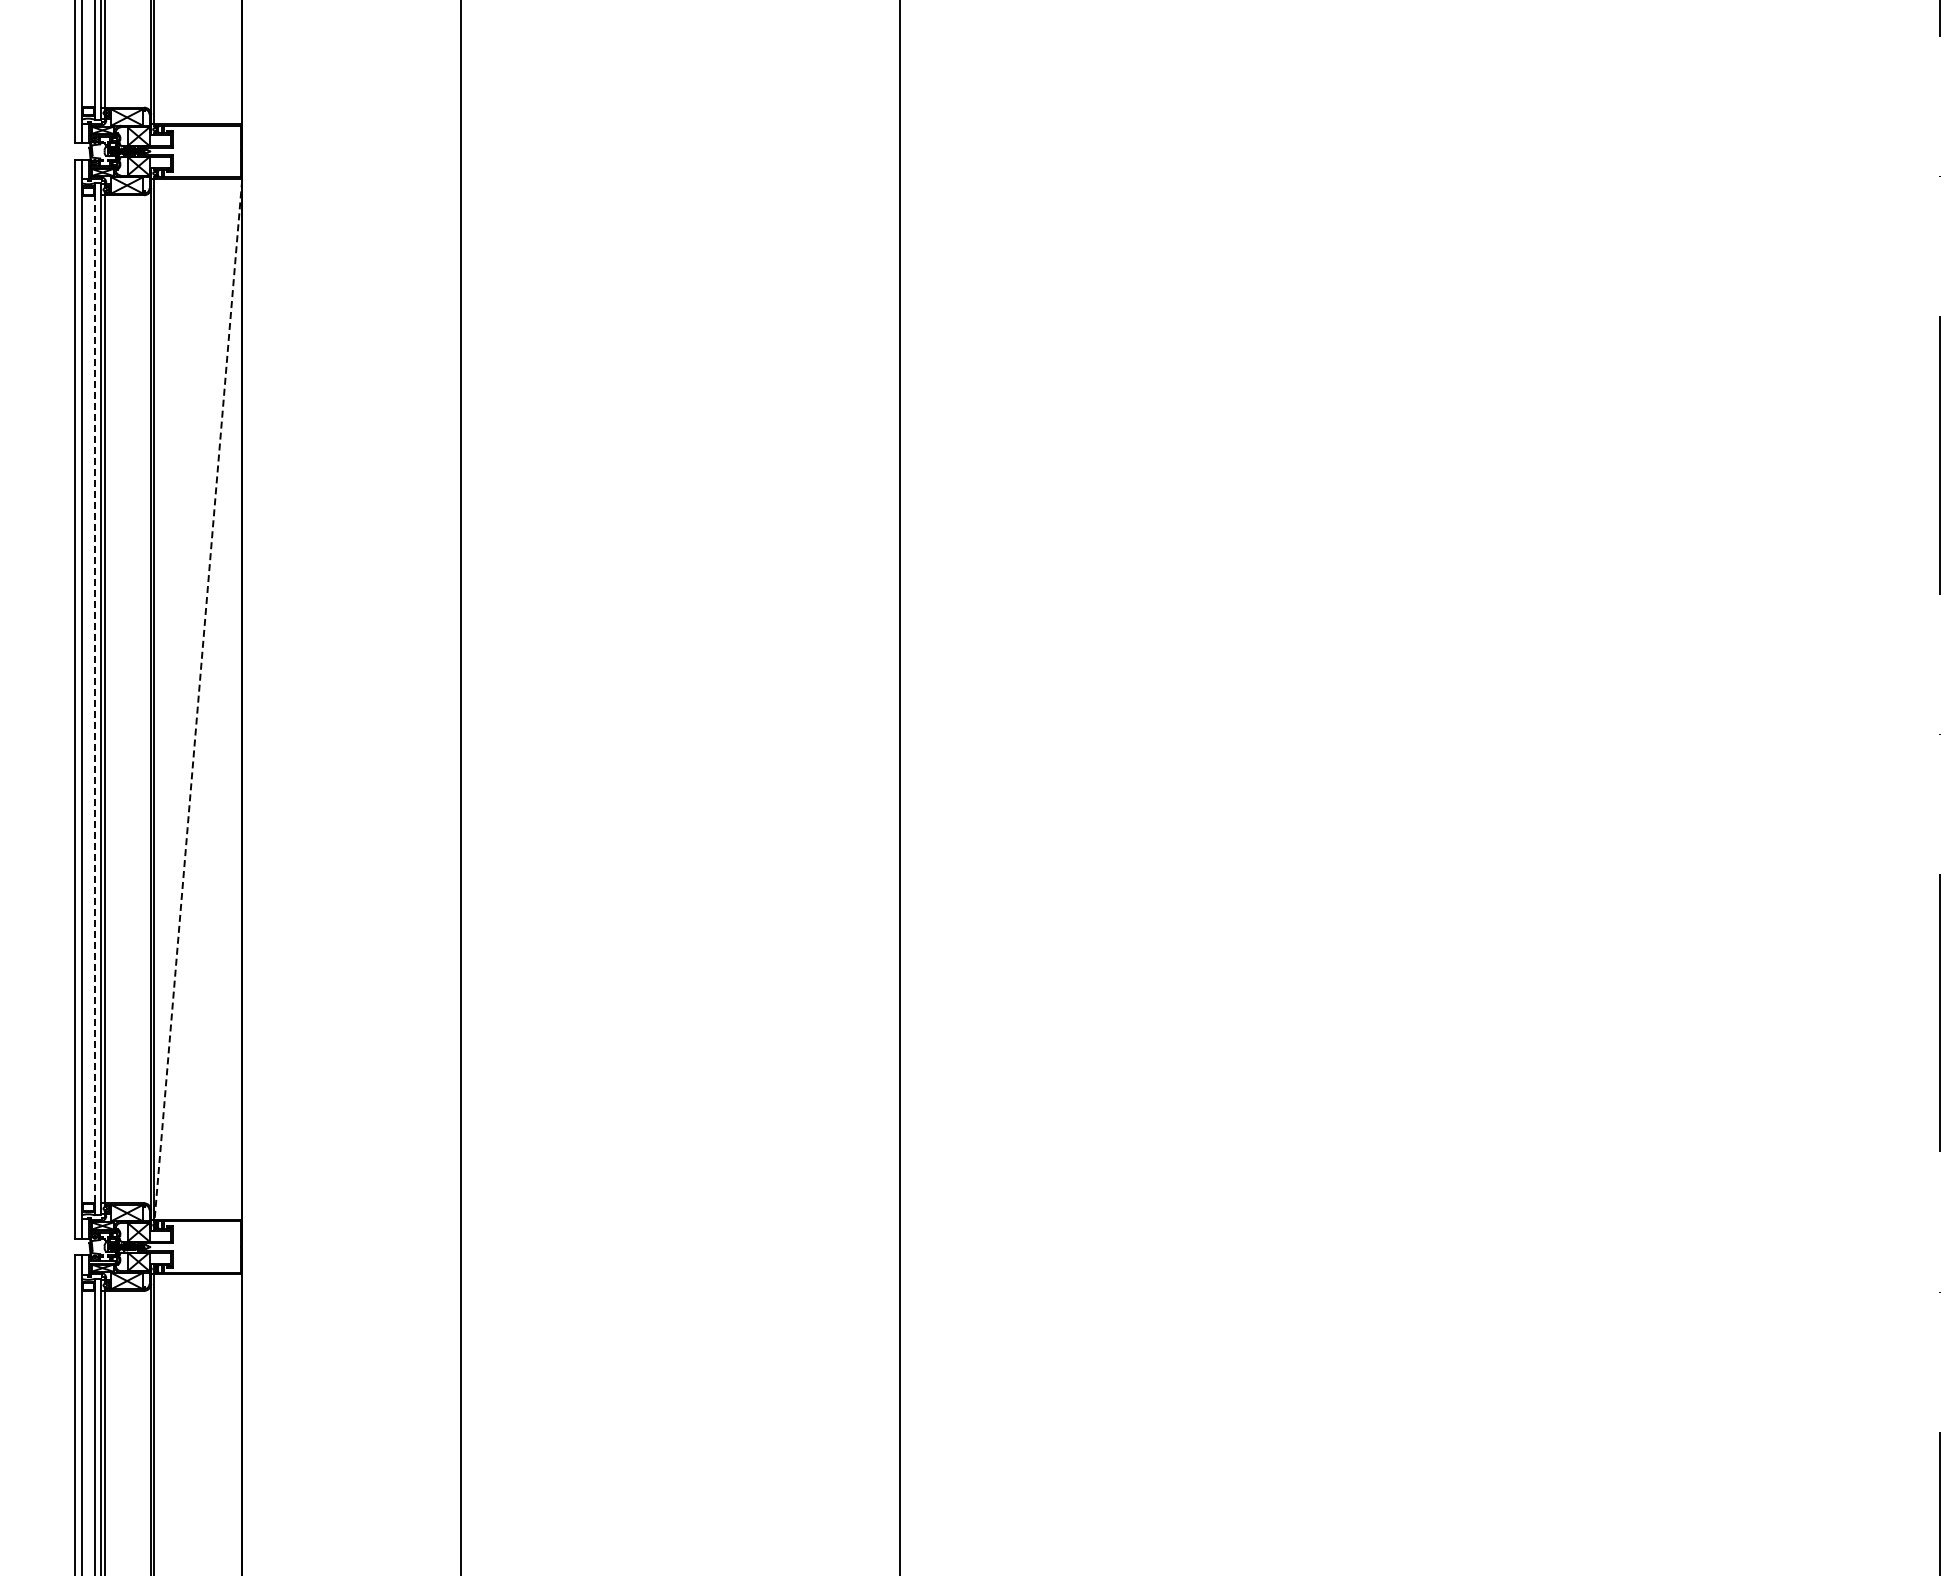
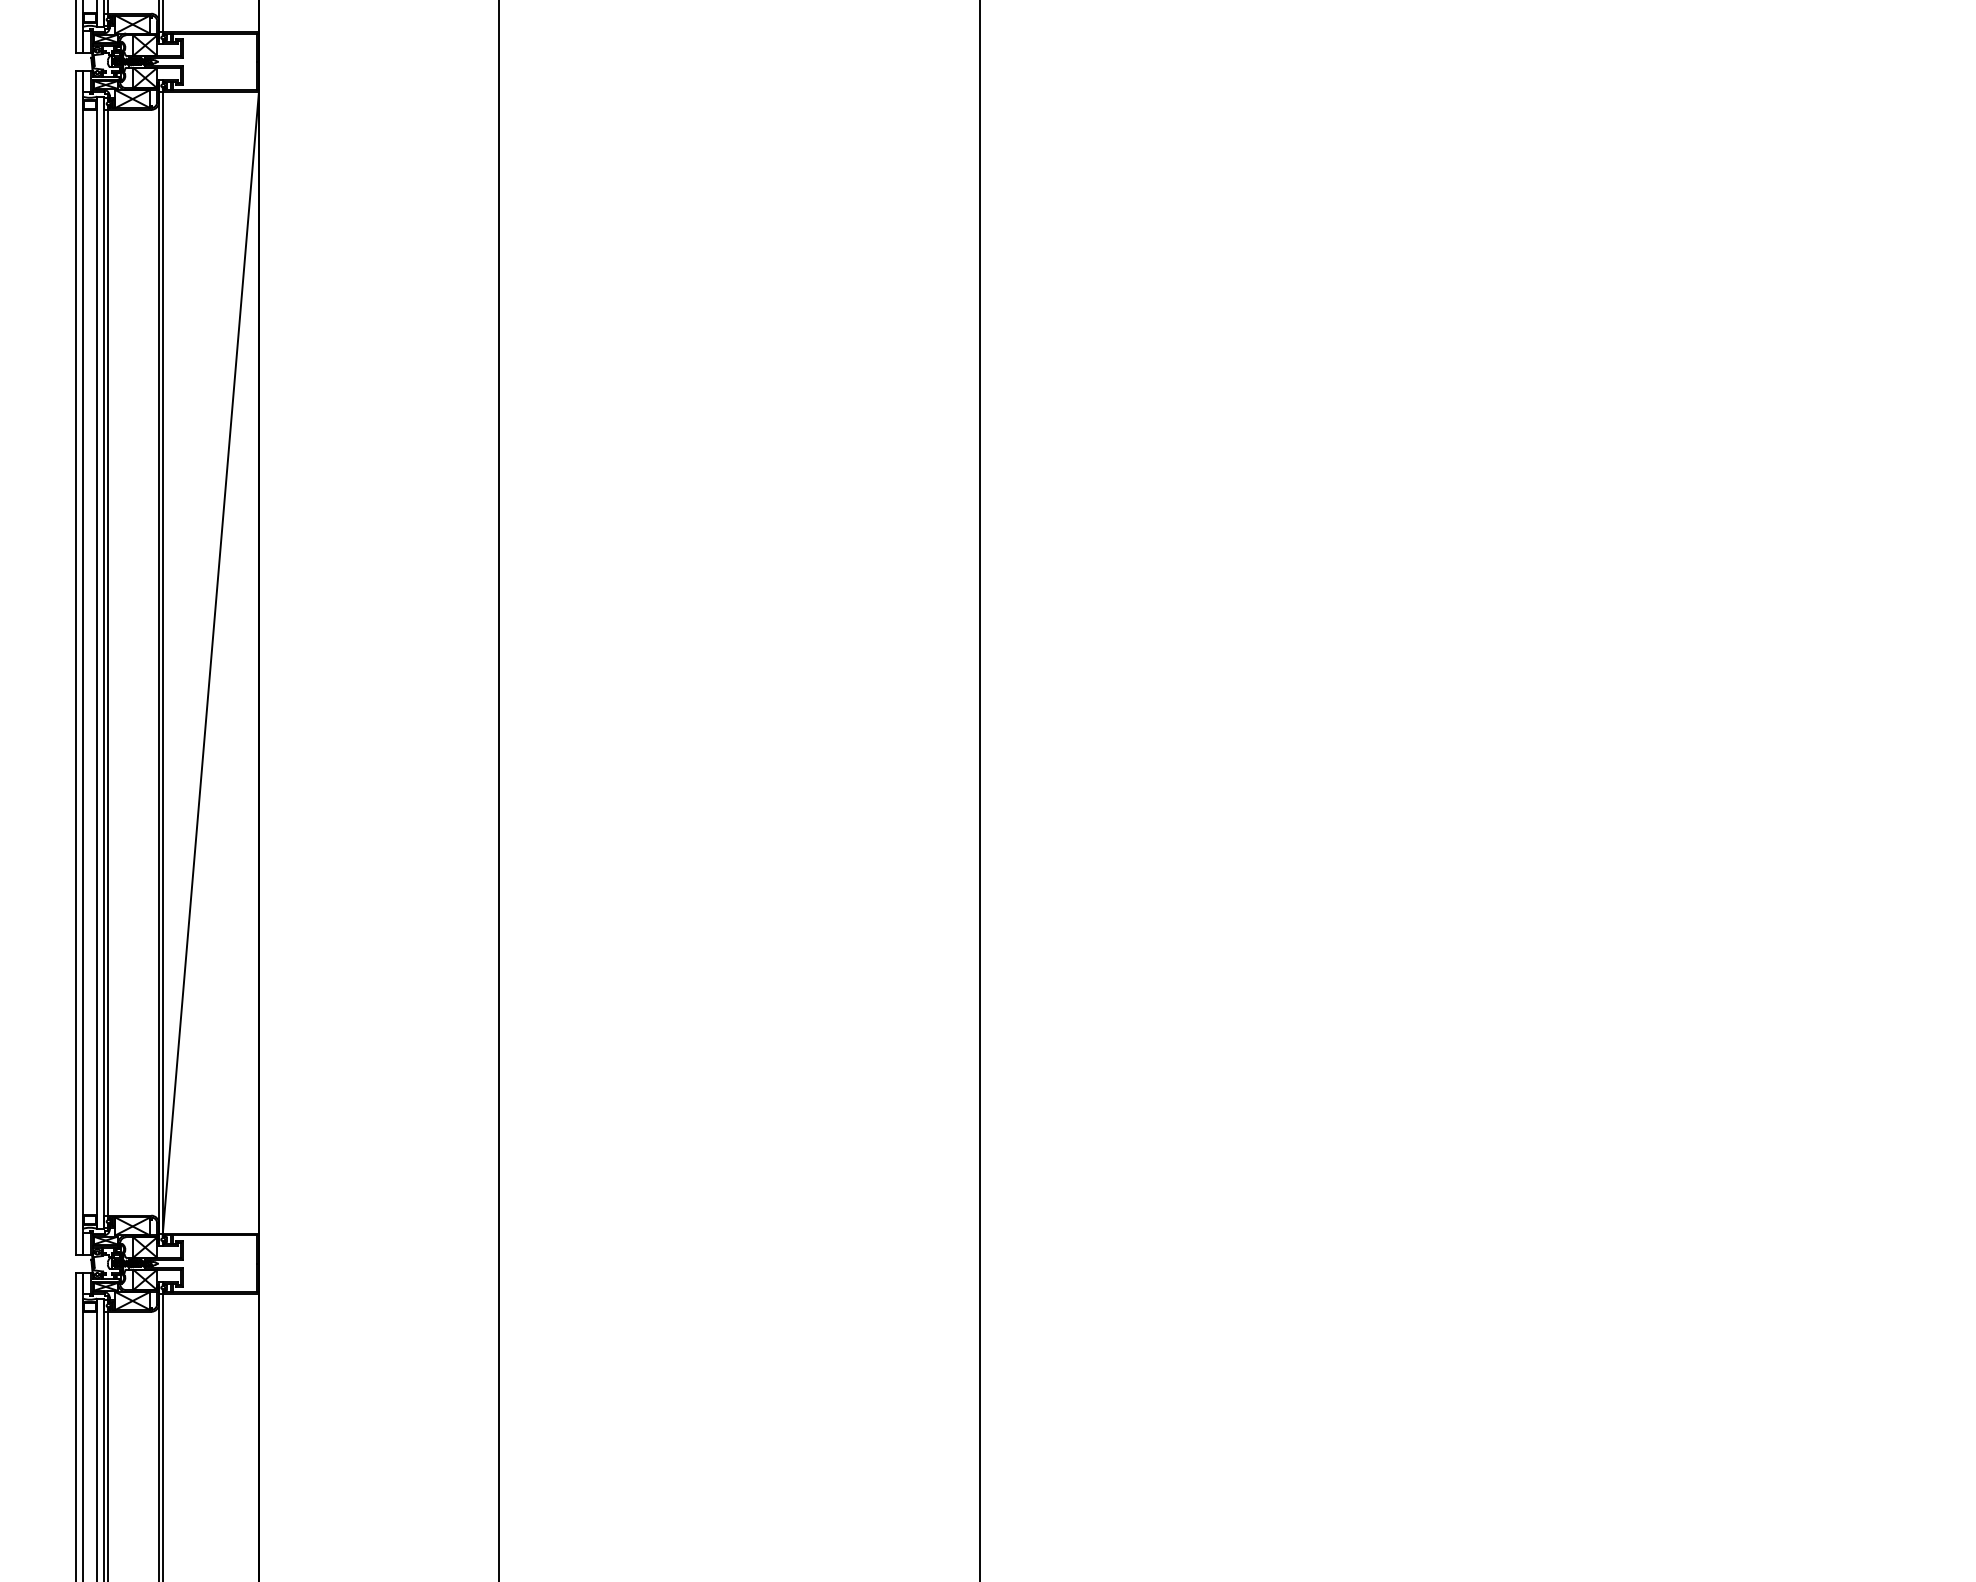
line: (94, 699) -> (96, 663), dashed -> solid
line: (198, 701) -> (210, 665), dashed -> solid

